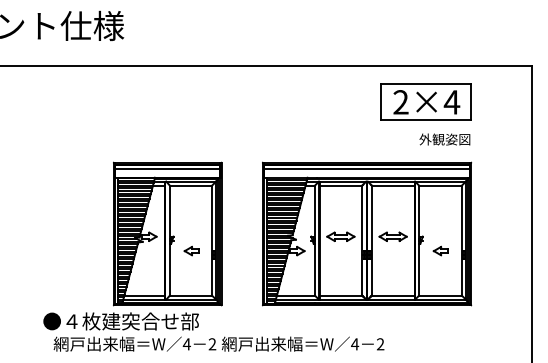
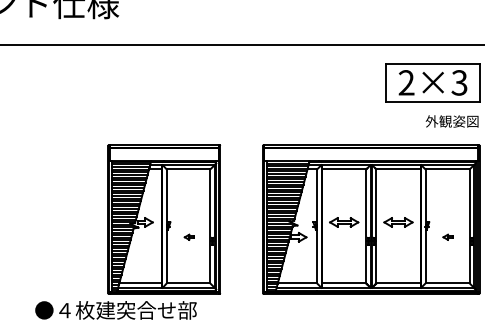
text: (451, 102) -> (459, 83), 2×4 -> 2×3
line: (167, 169) -> (164, 152), removed
line: (366, 169) -> (370, 152), removed
part: (191, 250) -> (189, 236), size x0.6
part: (440, 250) -> (447, 236), size x0.6

